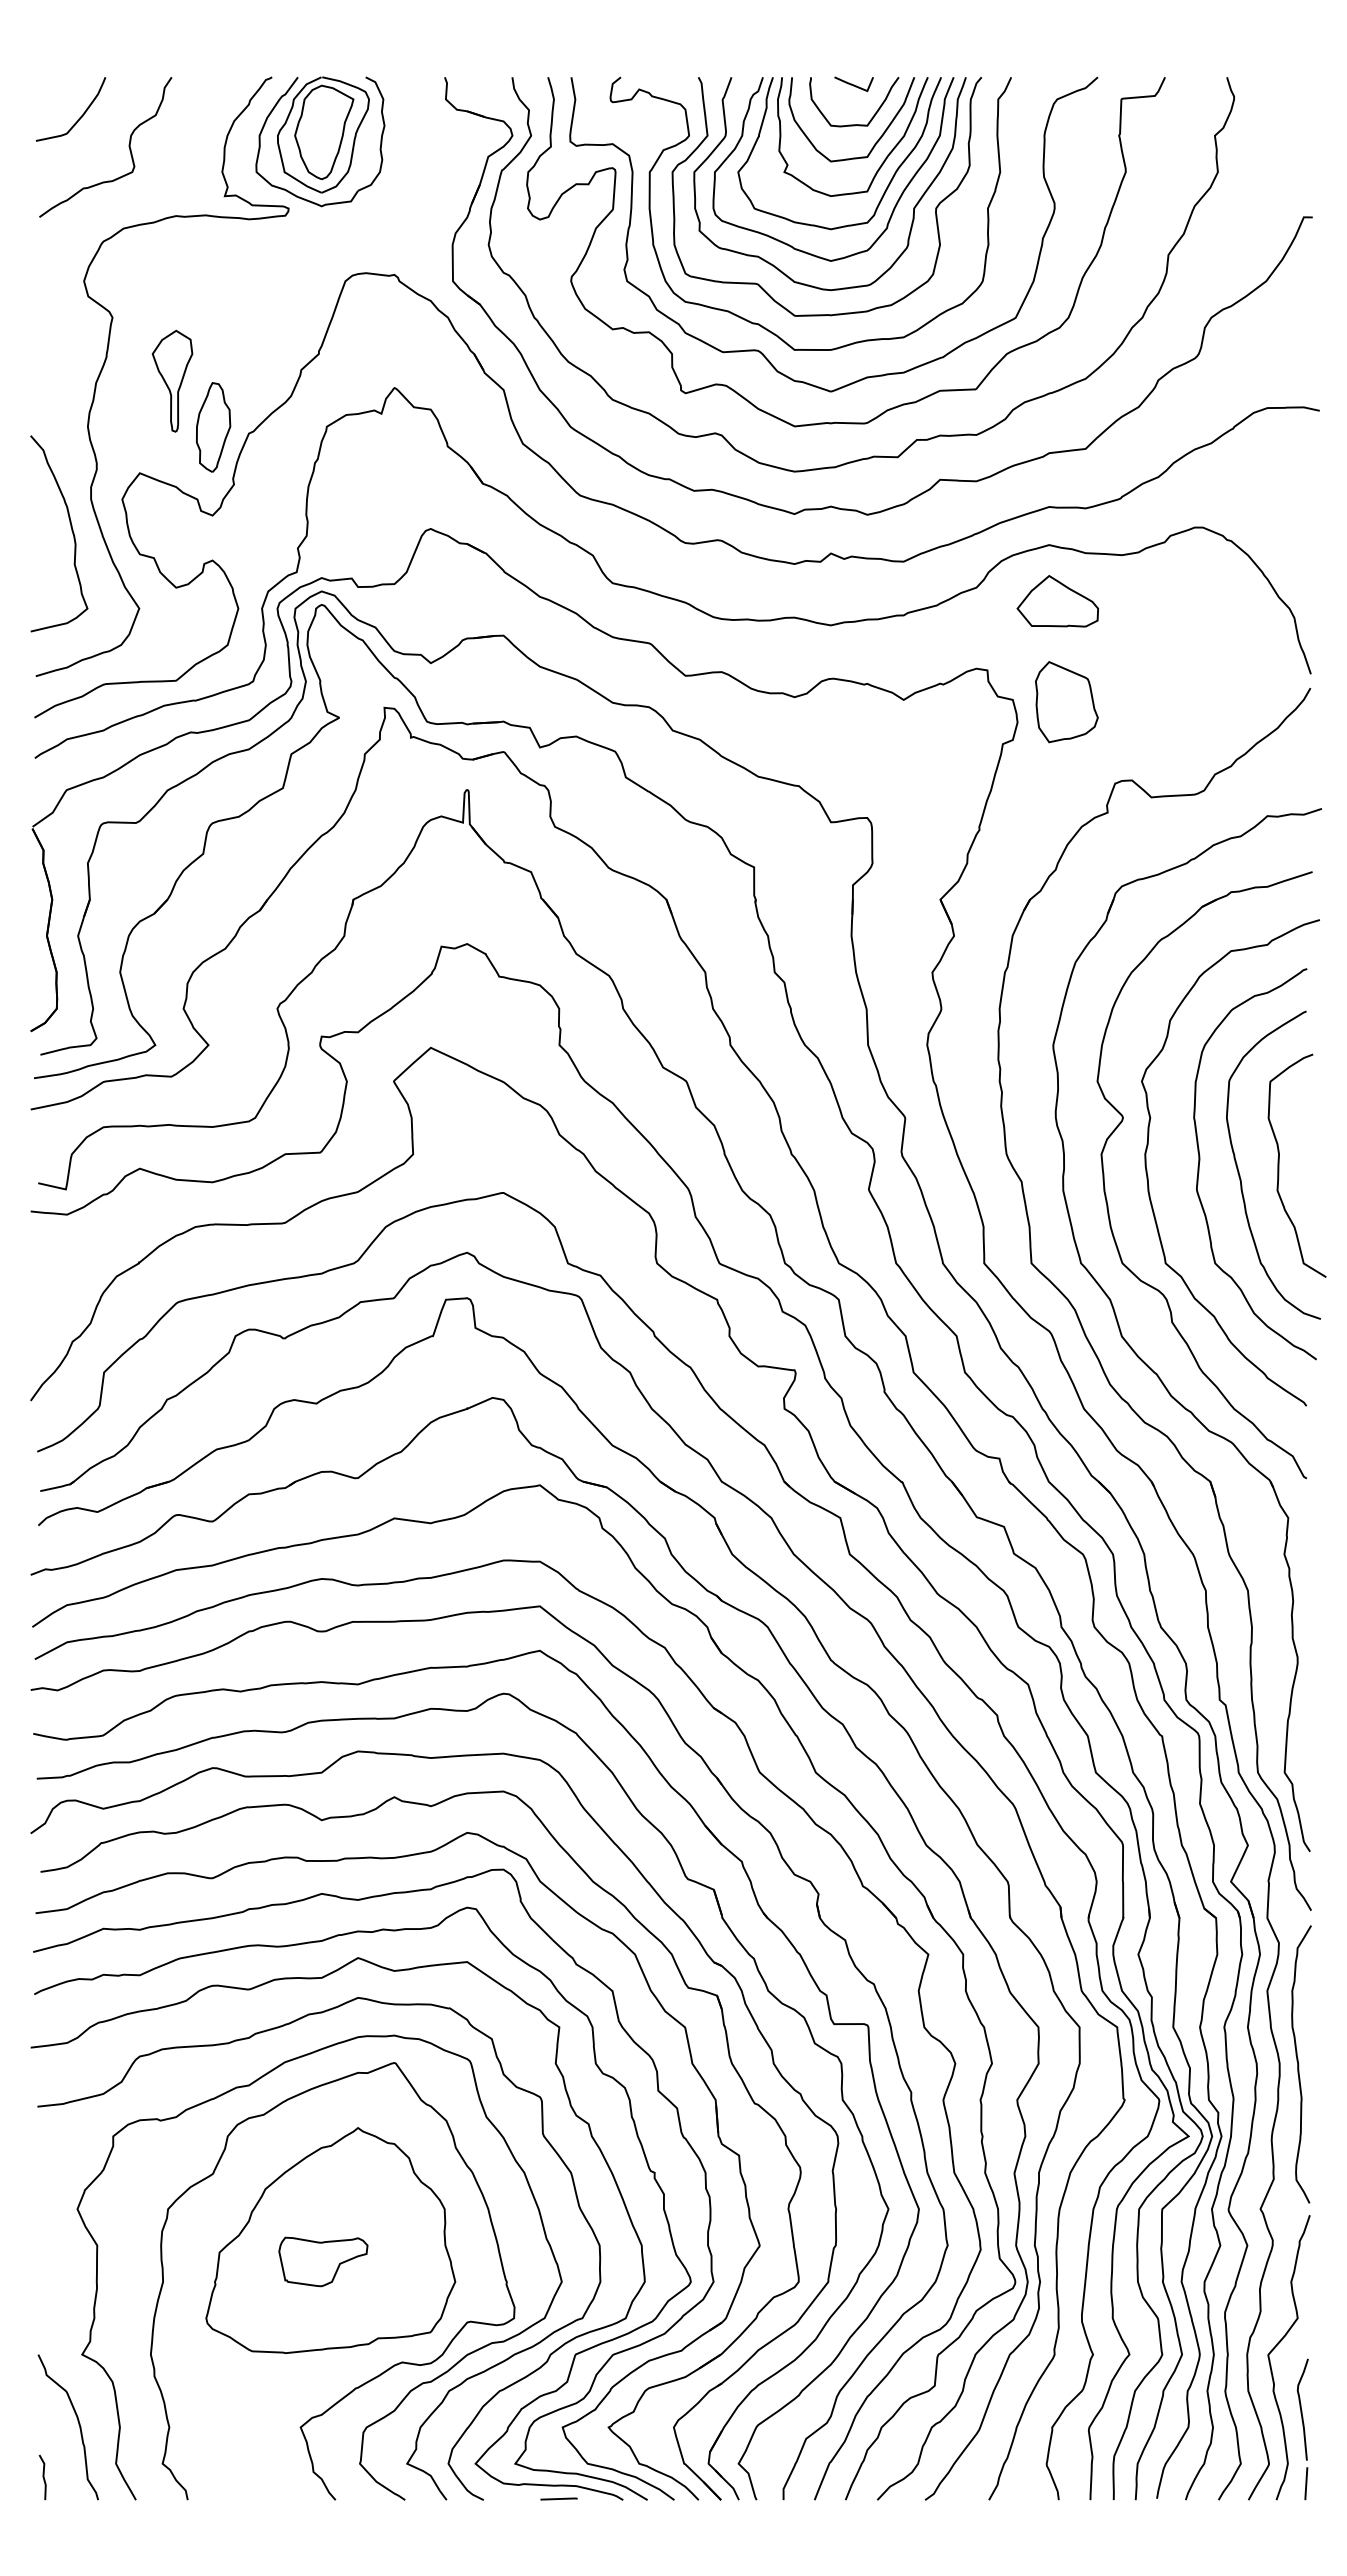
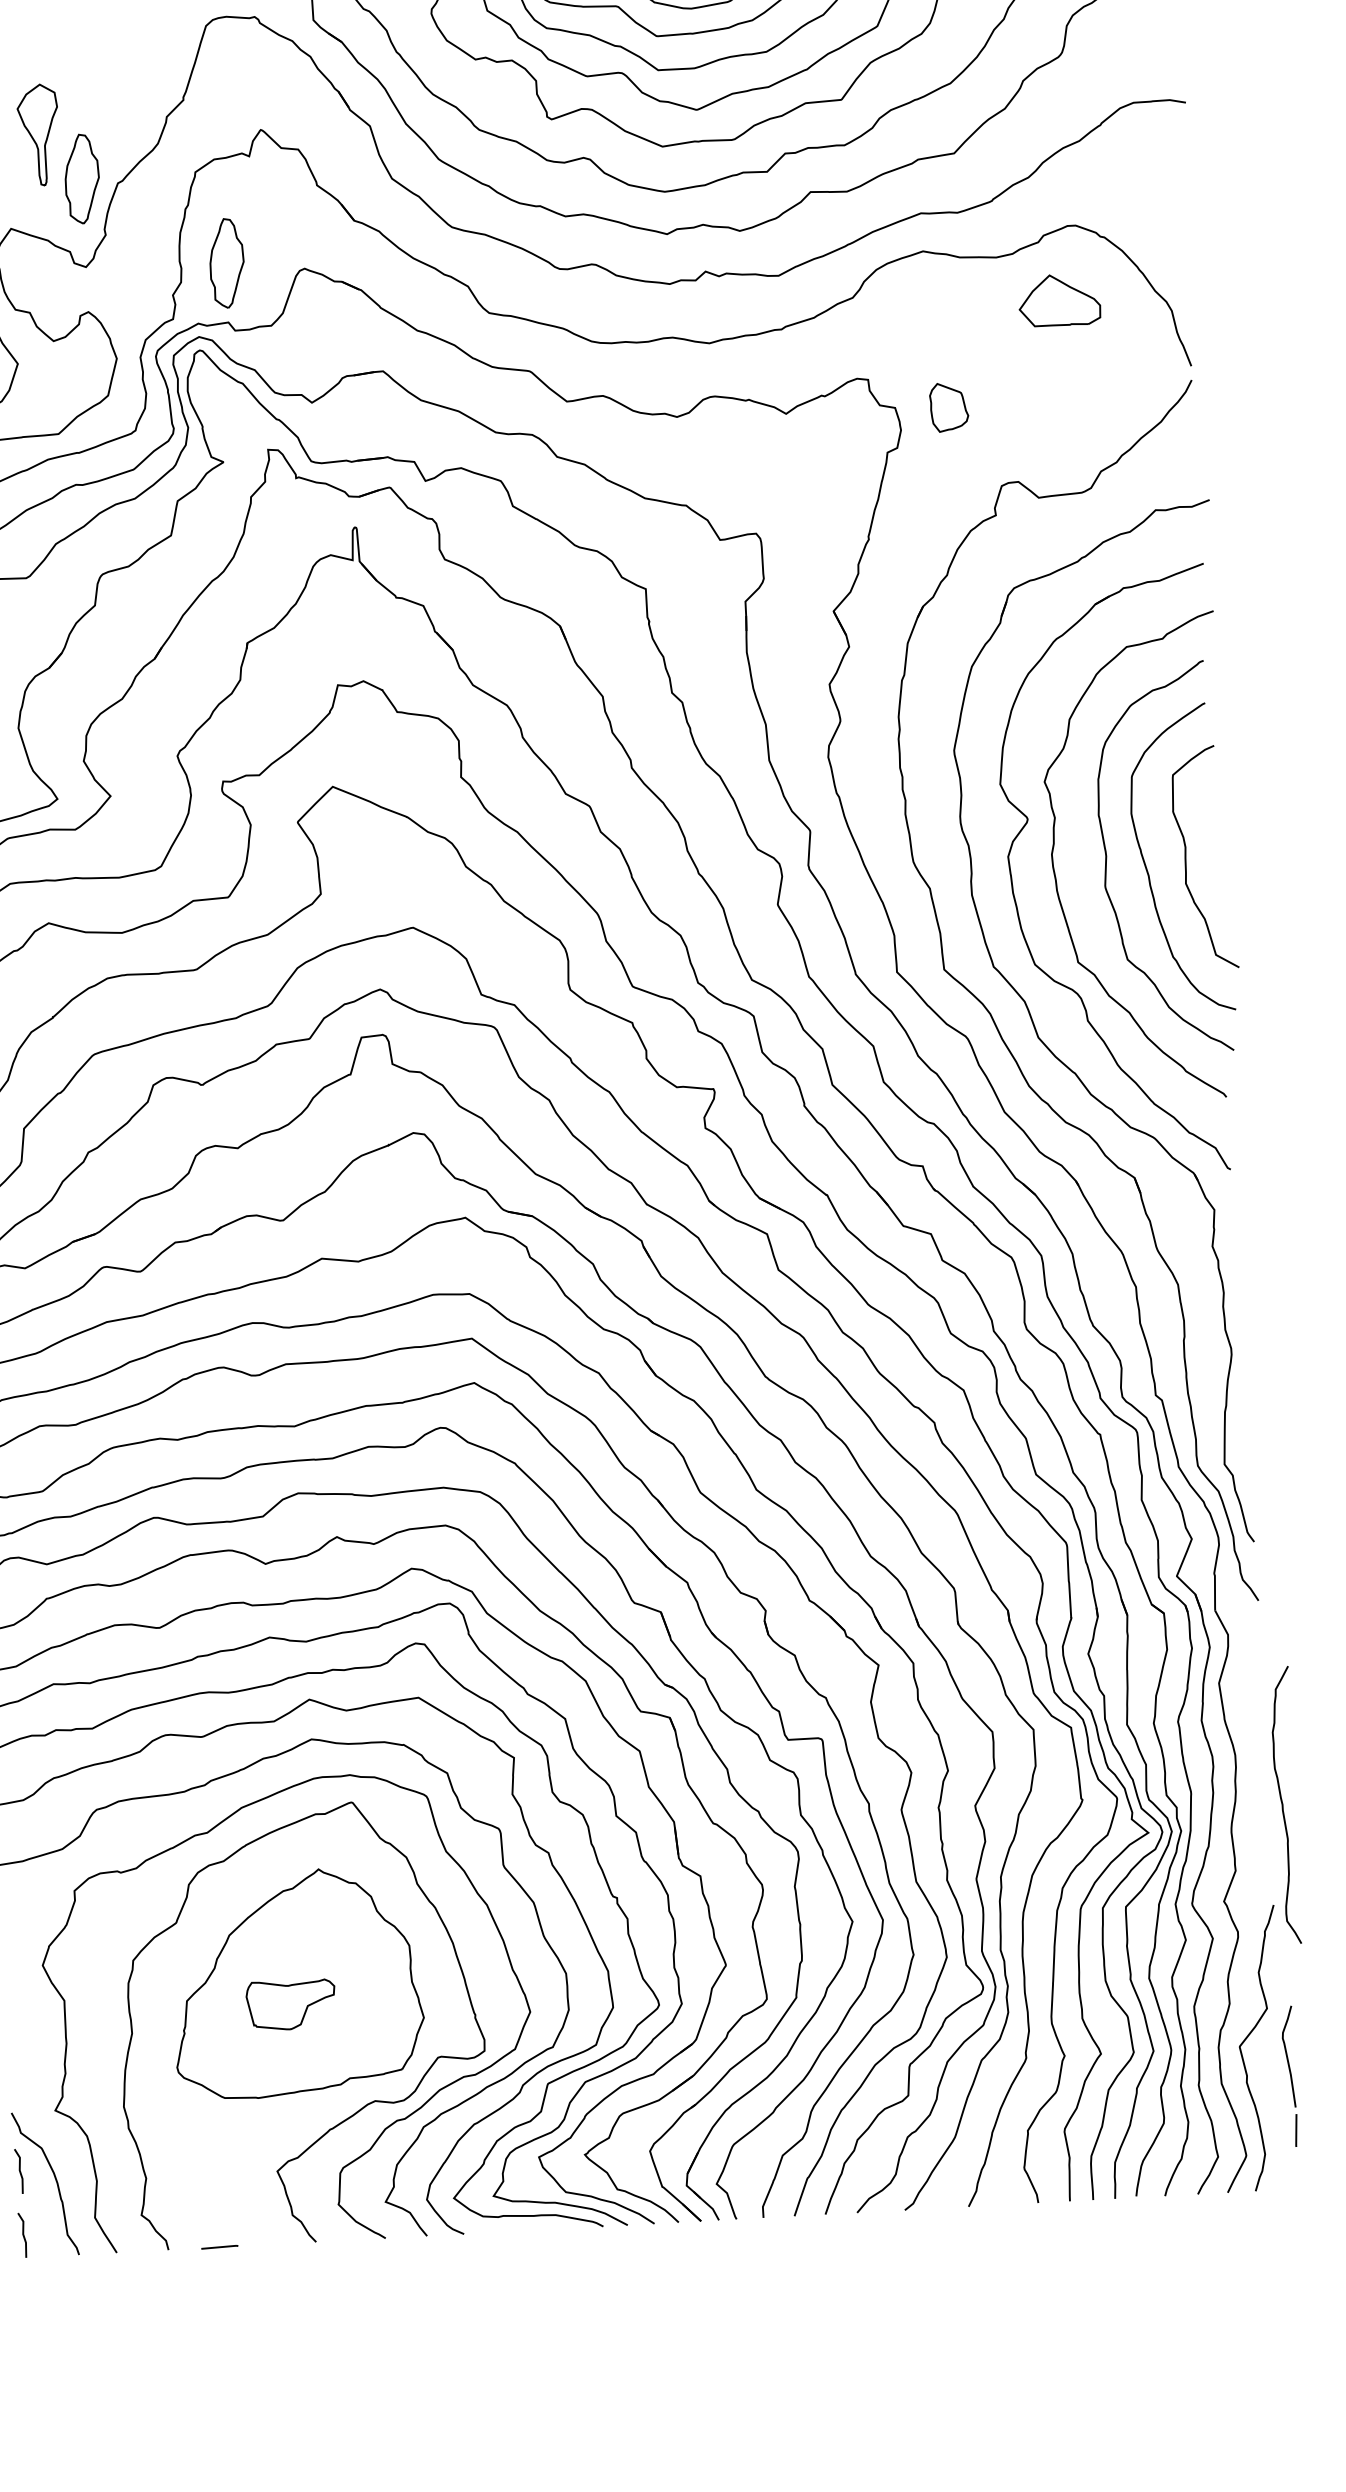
part: (353, 519) -> (226, 263), added
part: (1057, 601) -> (1059, 300), moved
part: (1066, 702) -> (948, 407), size x0.6
curve: (1299, 2064) -> (1283, 1805), moved
line: (42, 2413) -> (18, 2171), added
part: (1302, 2429) -> (1289, 2076), moved
line: (558, 2498) -> (219, 2246), moved

